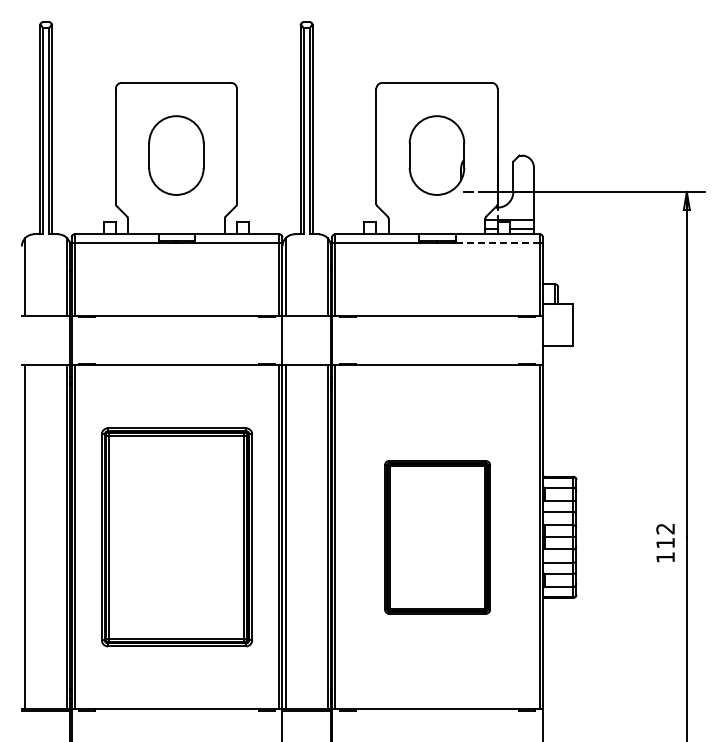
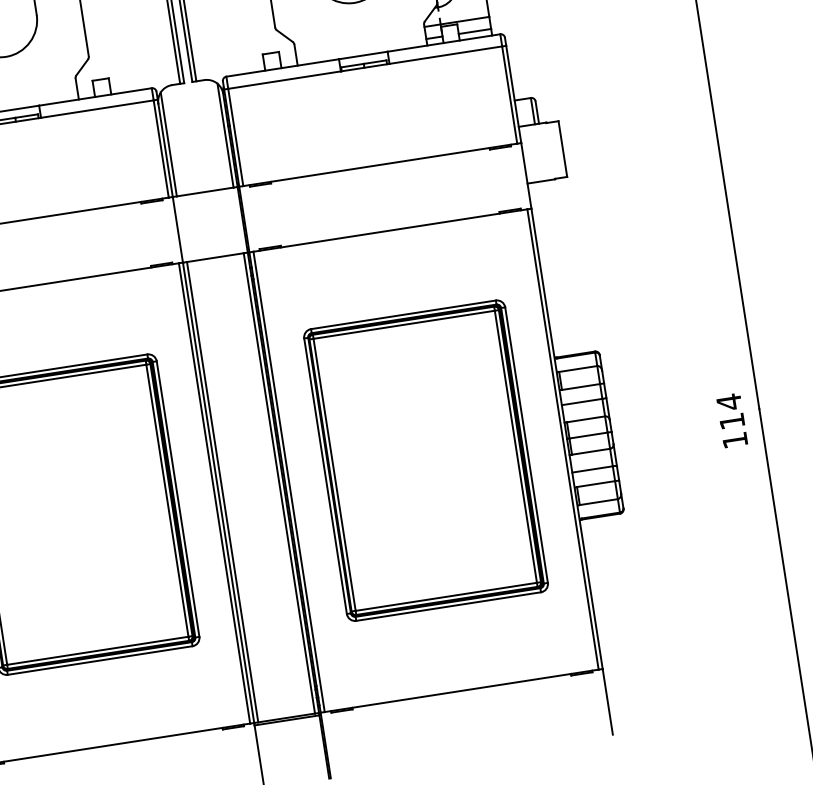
line: (497, 243) -> (445, 55), dashed -> solid
text: (665, 528) -> (728, 401), 112 -> 114
part: (437, 537) -> (425, 460), size x1.43

